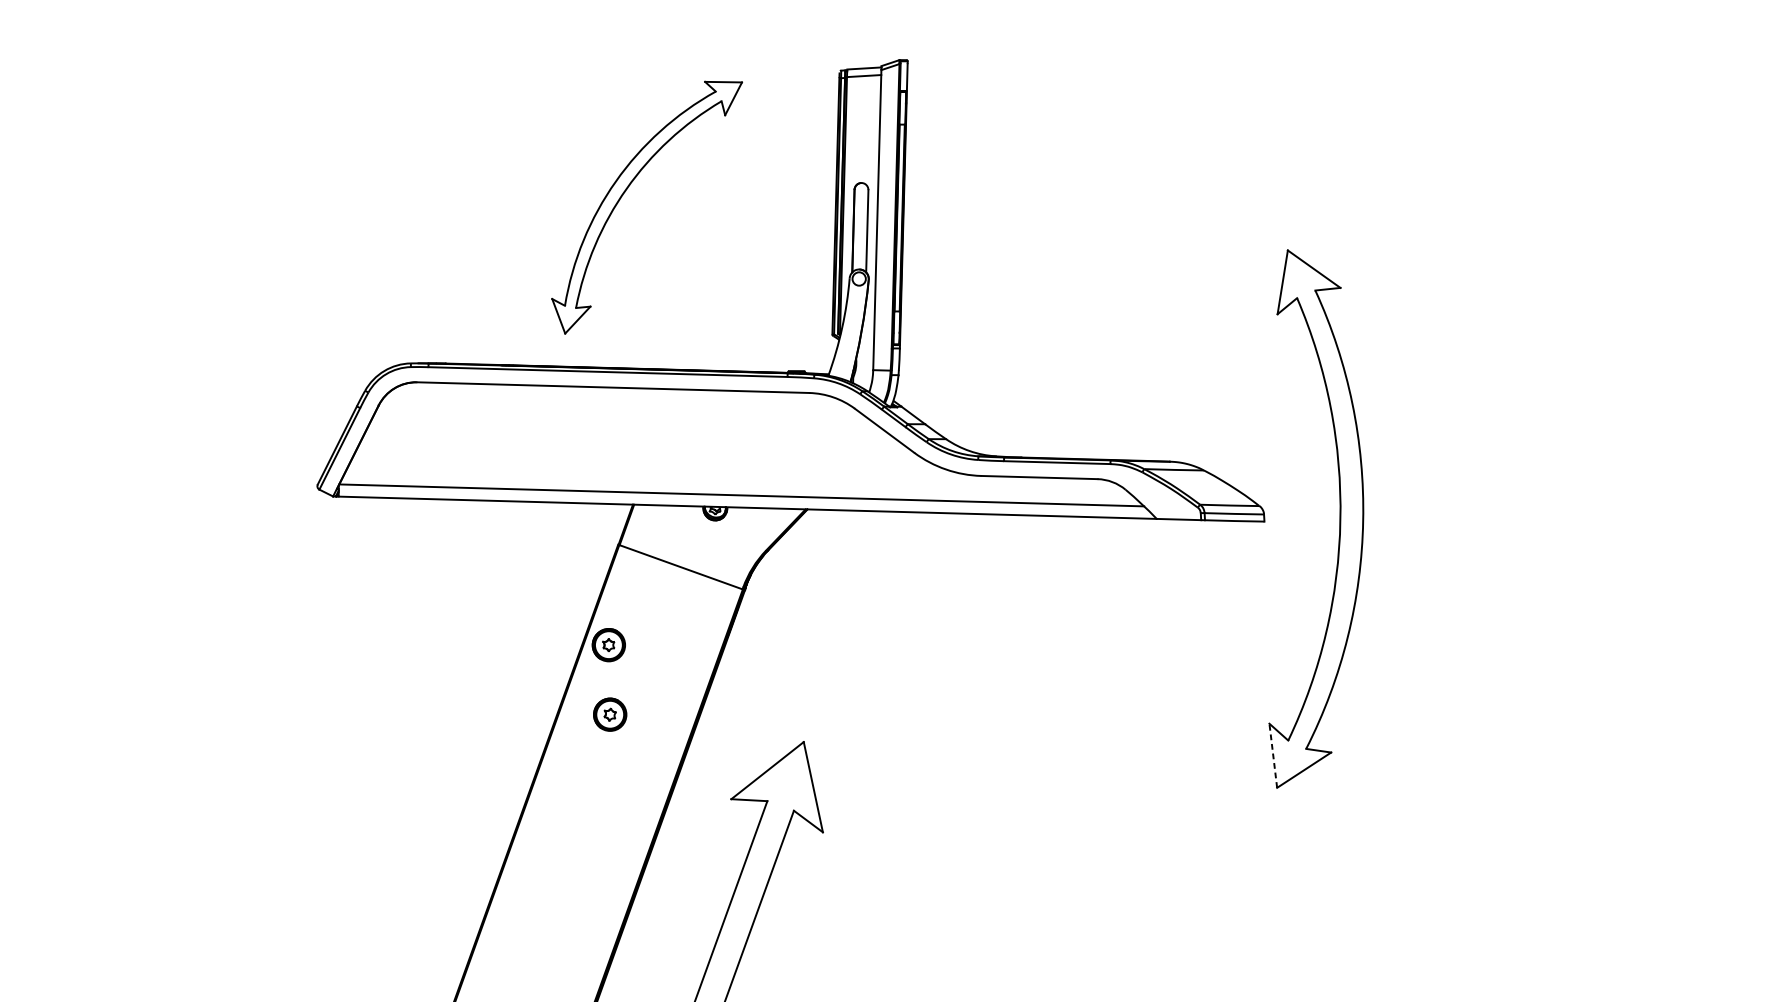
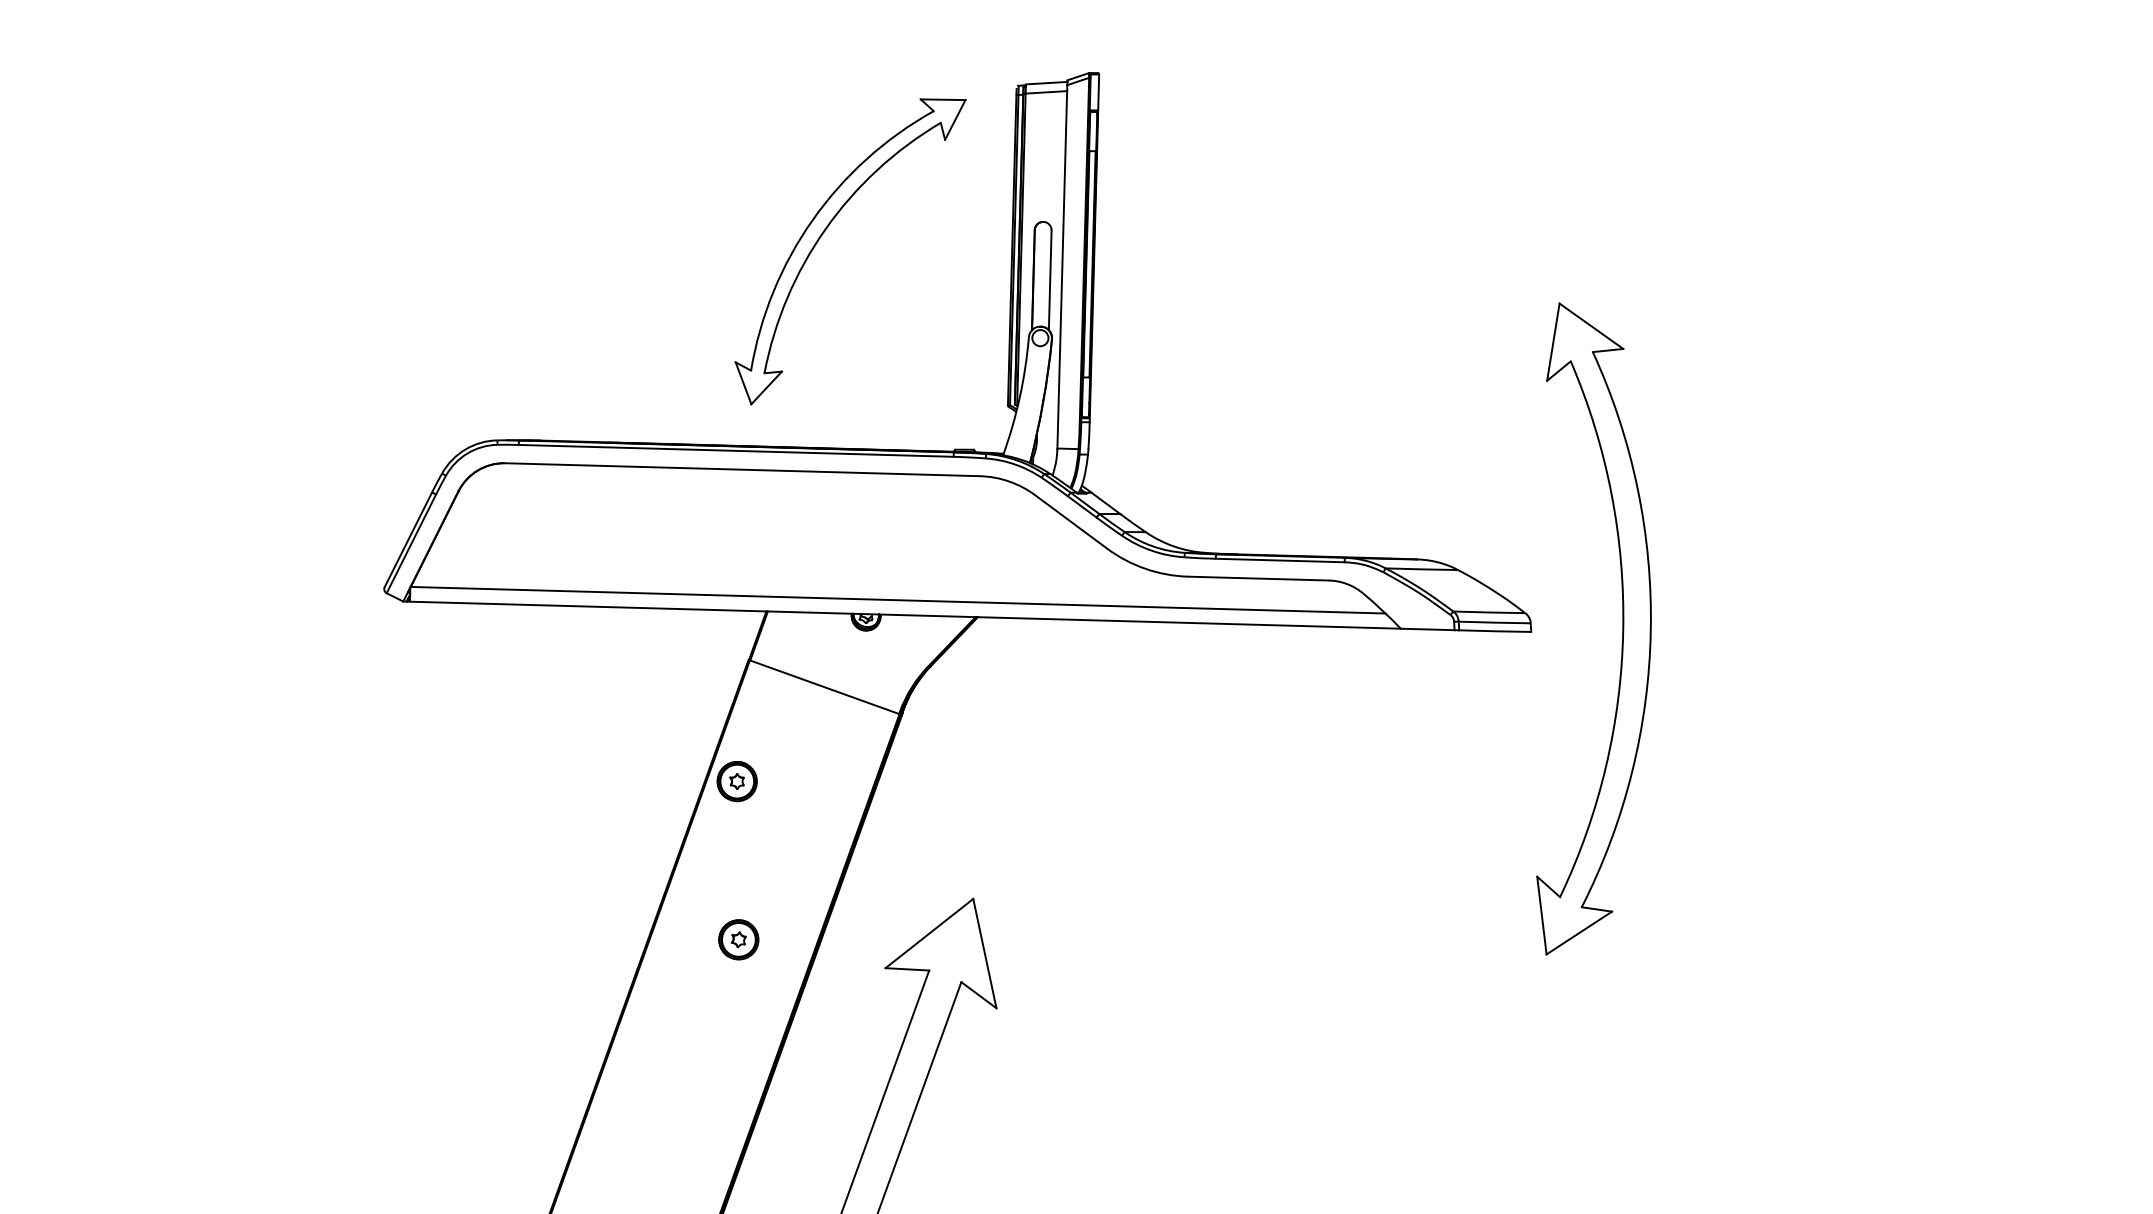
part: (624, 193) -> (823, 234), moved
part: (609, 714) -> (738, 939), moved
line: (1272, 755) -> (1541, 915), dashed -> solid

